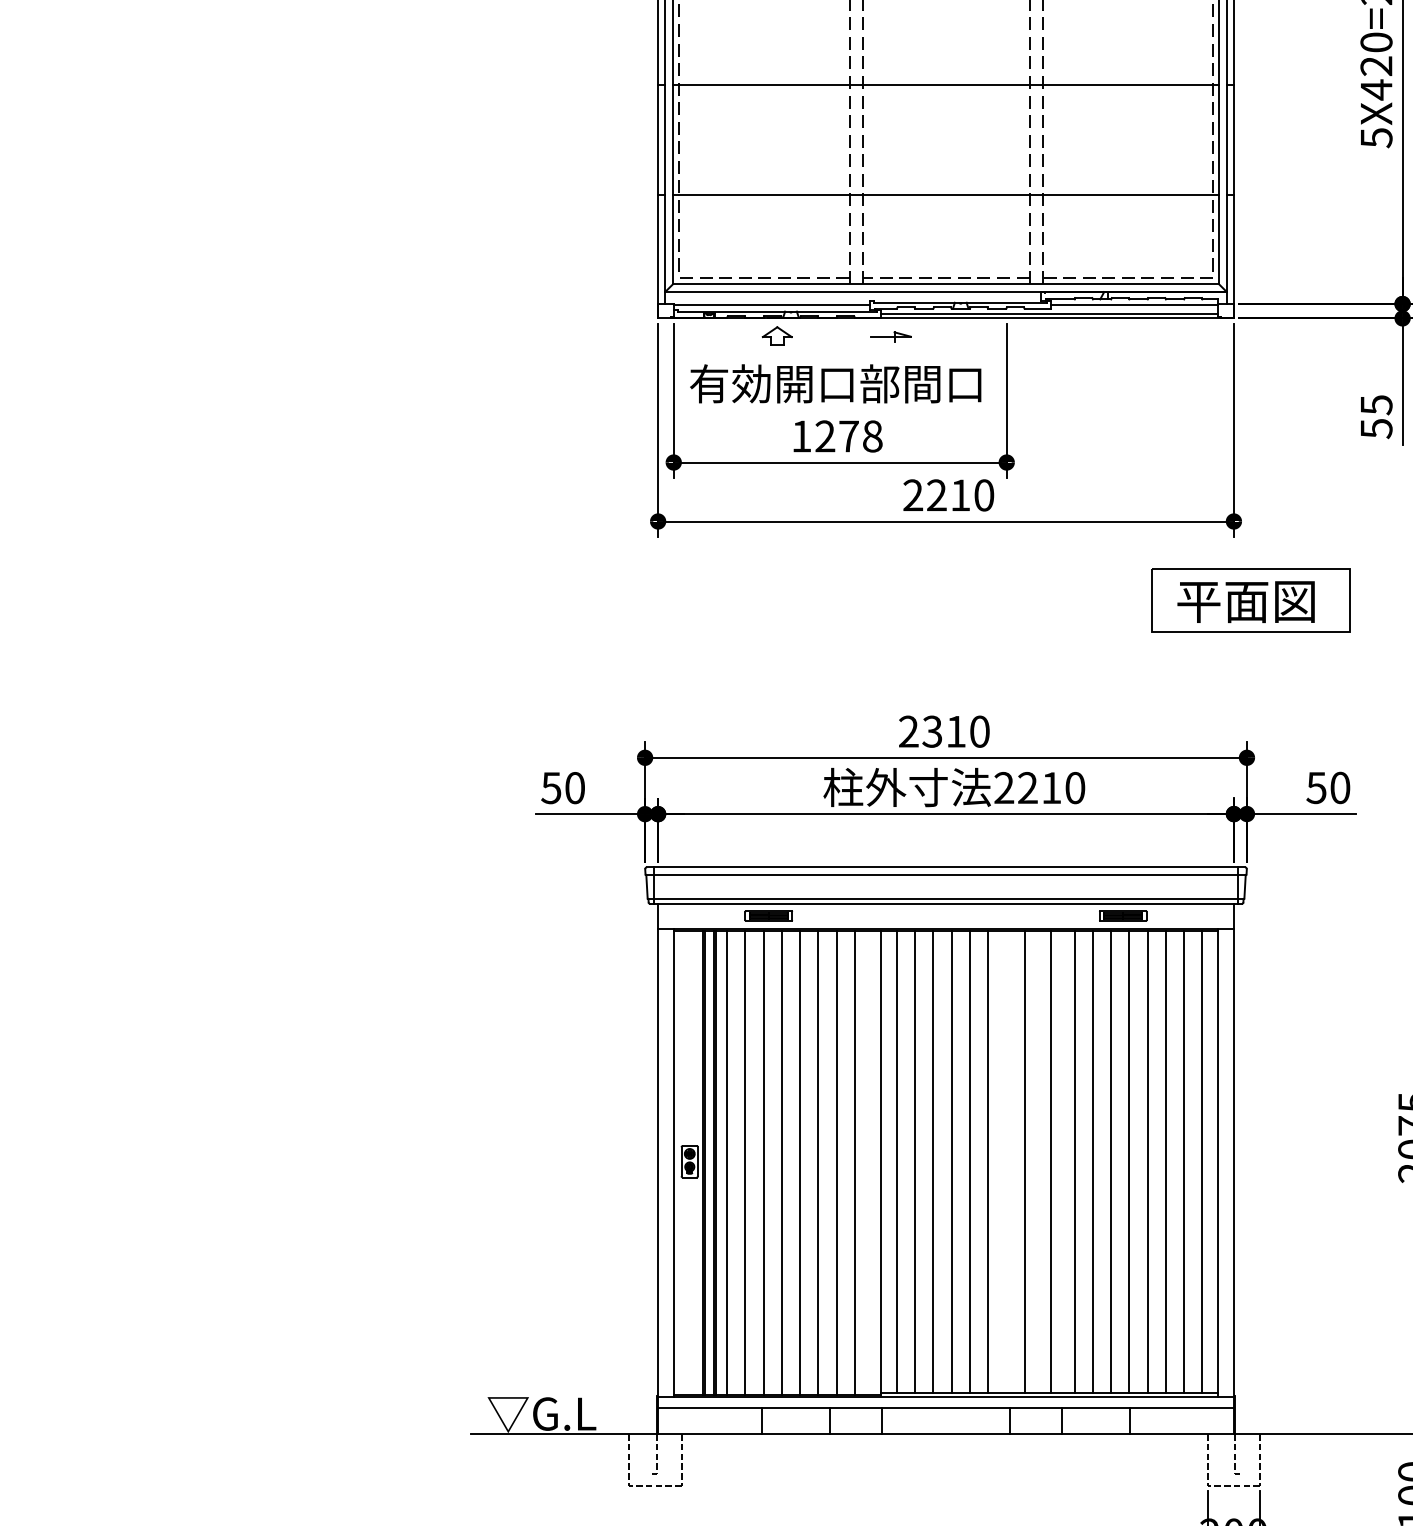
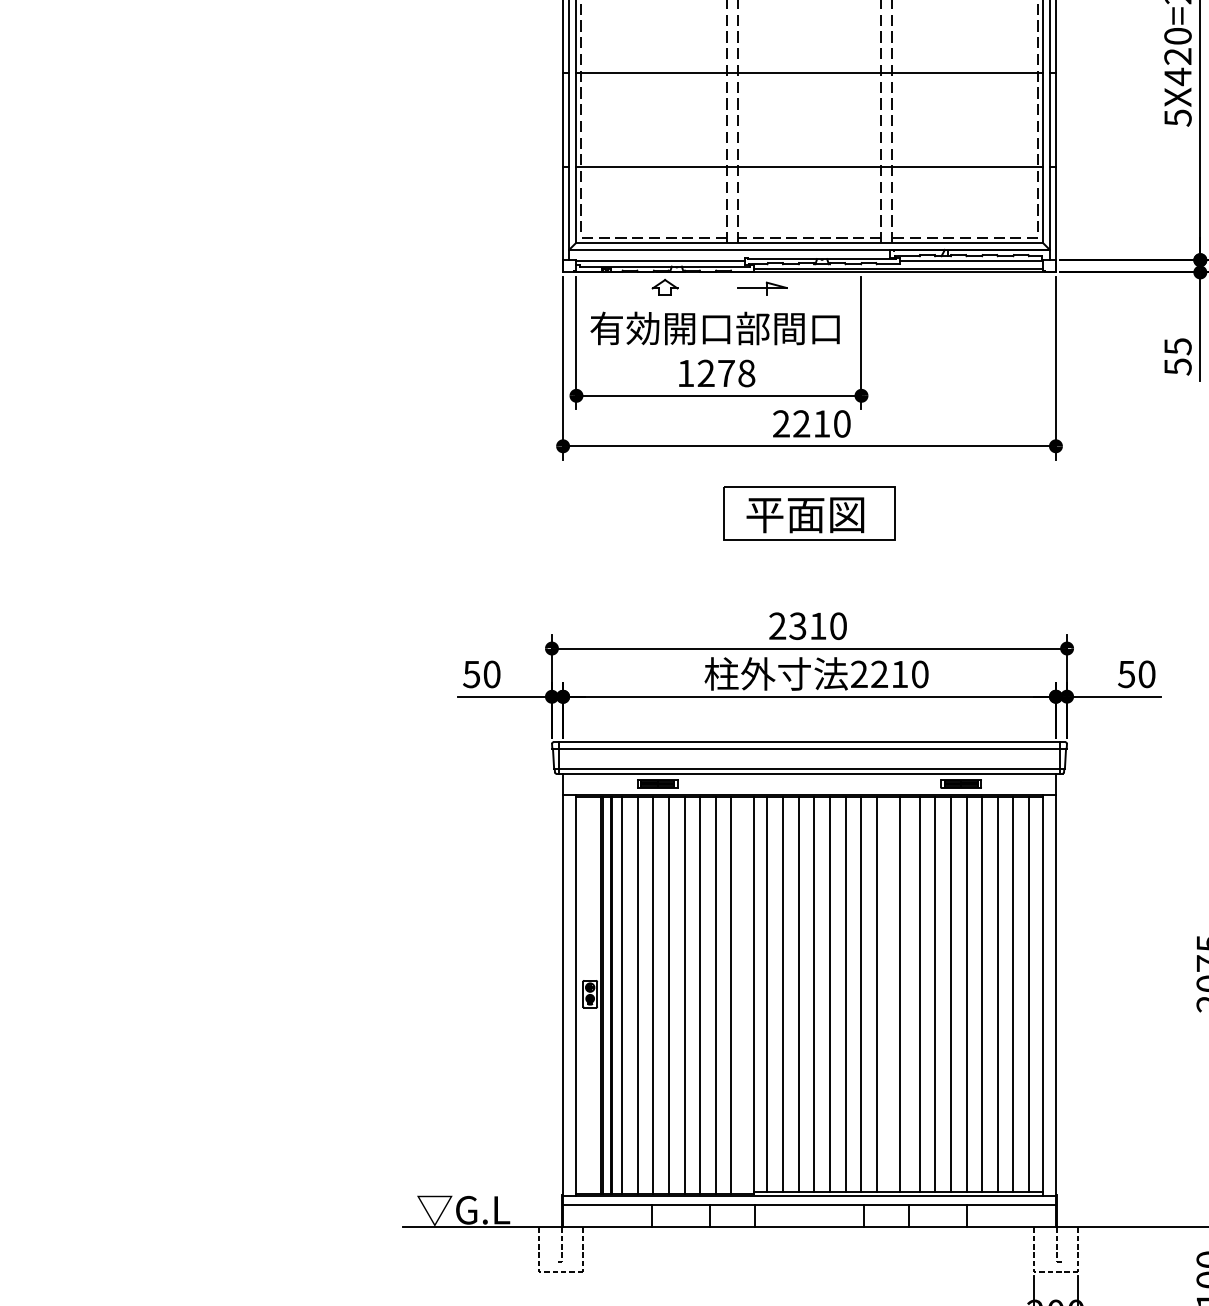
part: (891, 337) -> (762, 288), size x1.43
part: (1250, 600) -> (809, 513), moved
line: (1006, 1161) -> (861, 994), added

